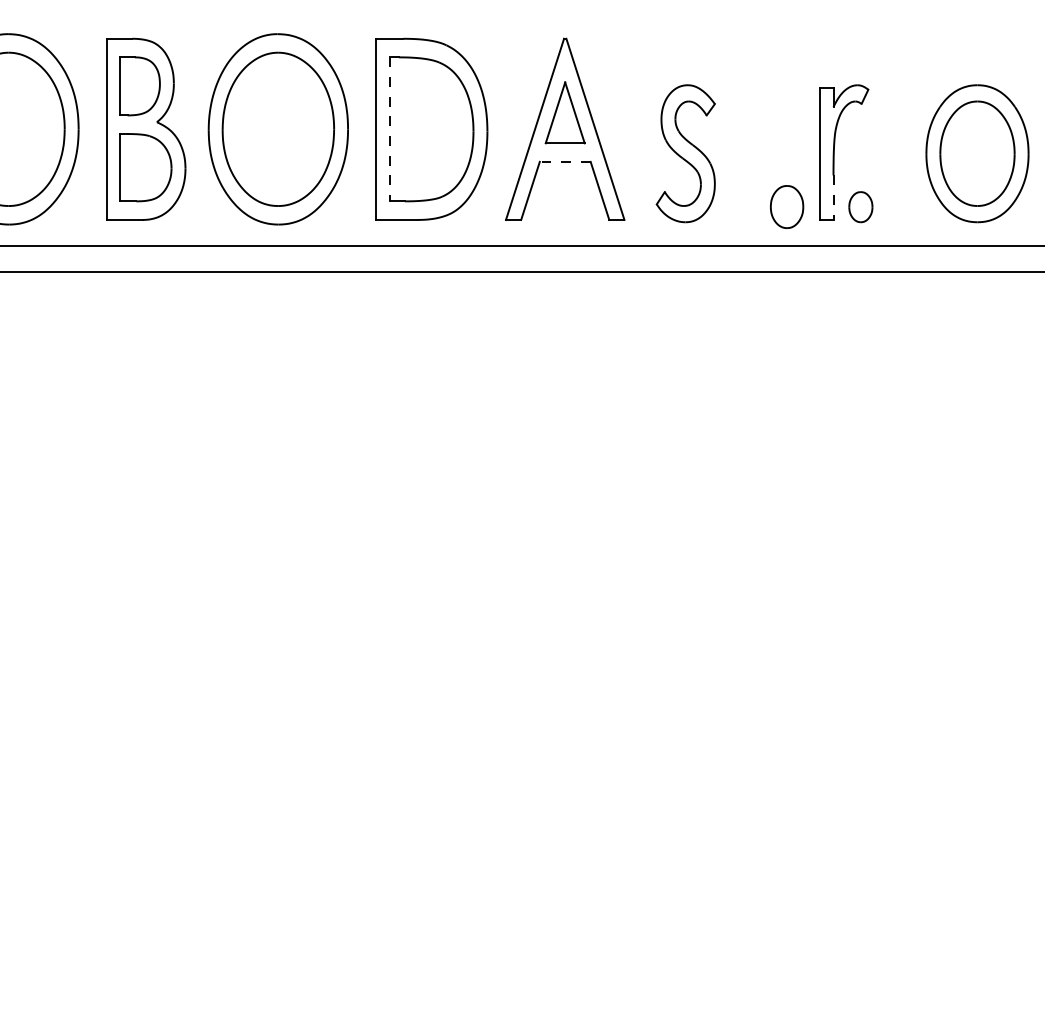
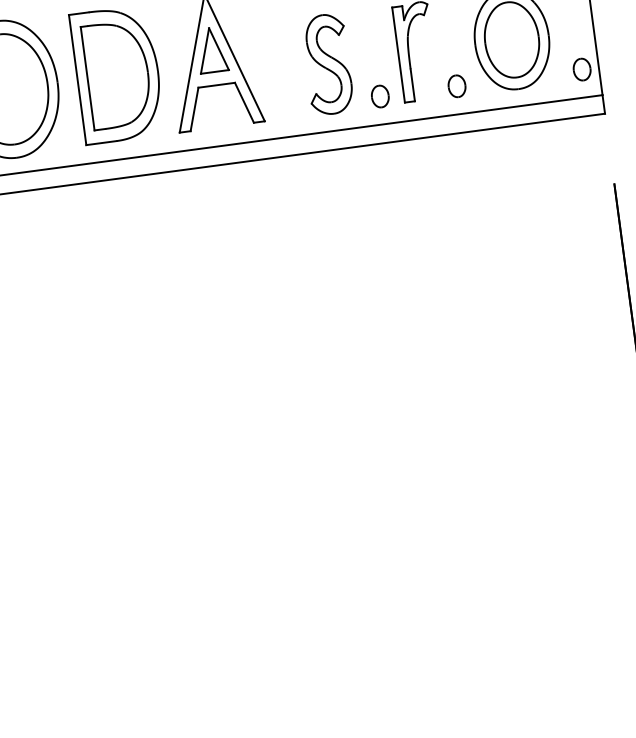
line: (389, 129) -> (87, 78), dashed -> solid
part: (685, 153) -> (327, 64), moved
line: (564, 161) -> (216, 85), dashed -> solid
line: (833, 198) -> (412, 85), dashed -> solid
part: (786, 207) -> (379, 96), size x0.71
part: (860, 207) -> (456, 86), moved

